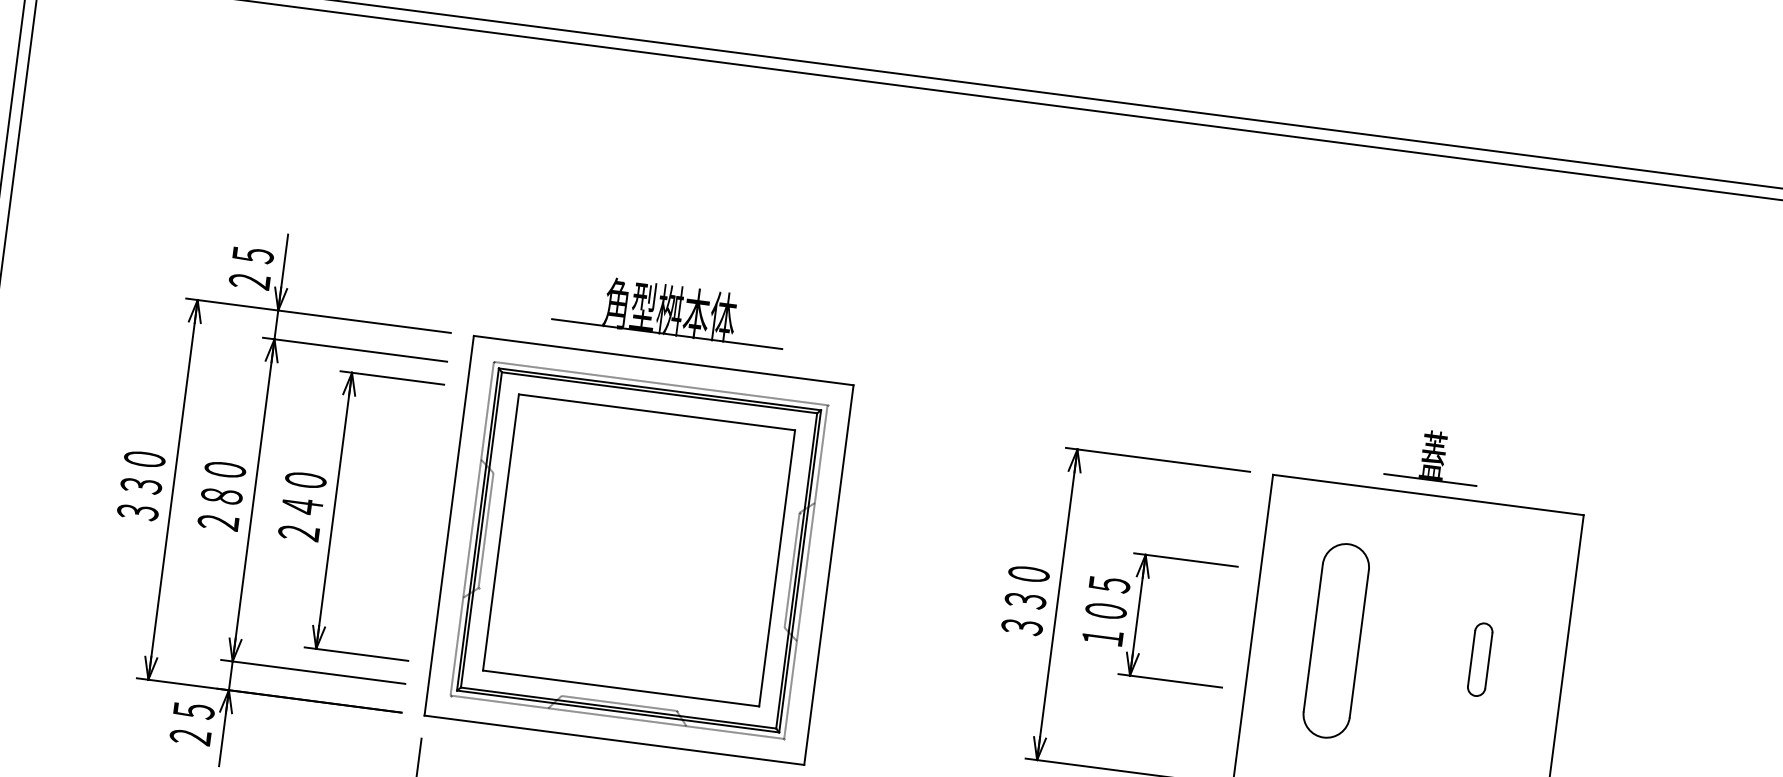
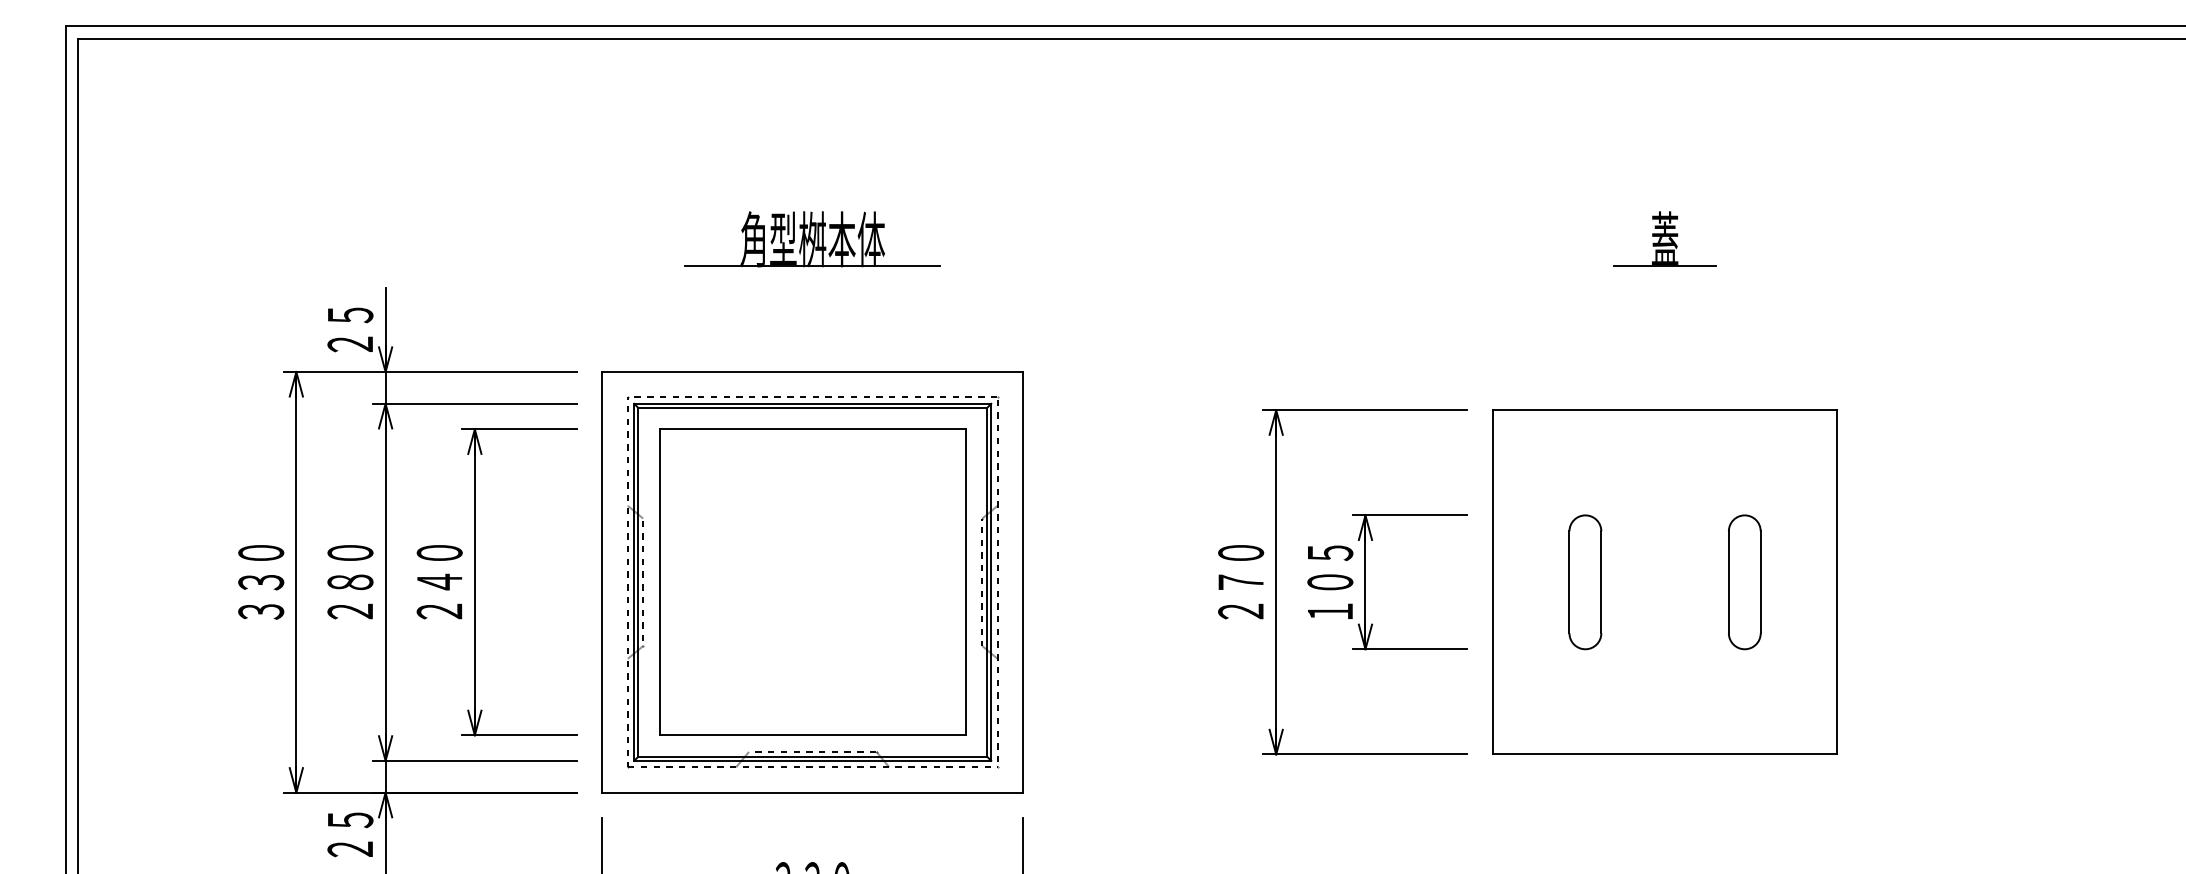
part: (669, 310) -> (812, 239), moved
part: (1433, 455) -> (1664, 238), moved
text: (1024, 613) -> (1241, 596), ３３０ -> ２７０
part: (1336, 641) -> (1585, 582), size x0.62
part: (1479, 659) -> (1744, 582), size x1.67

